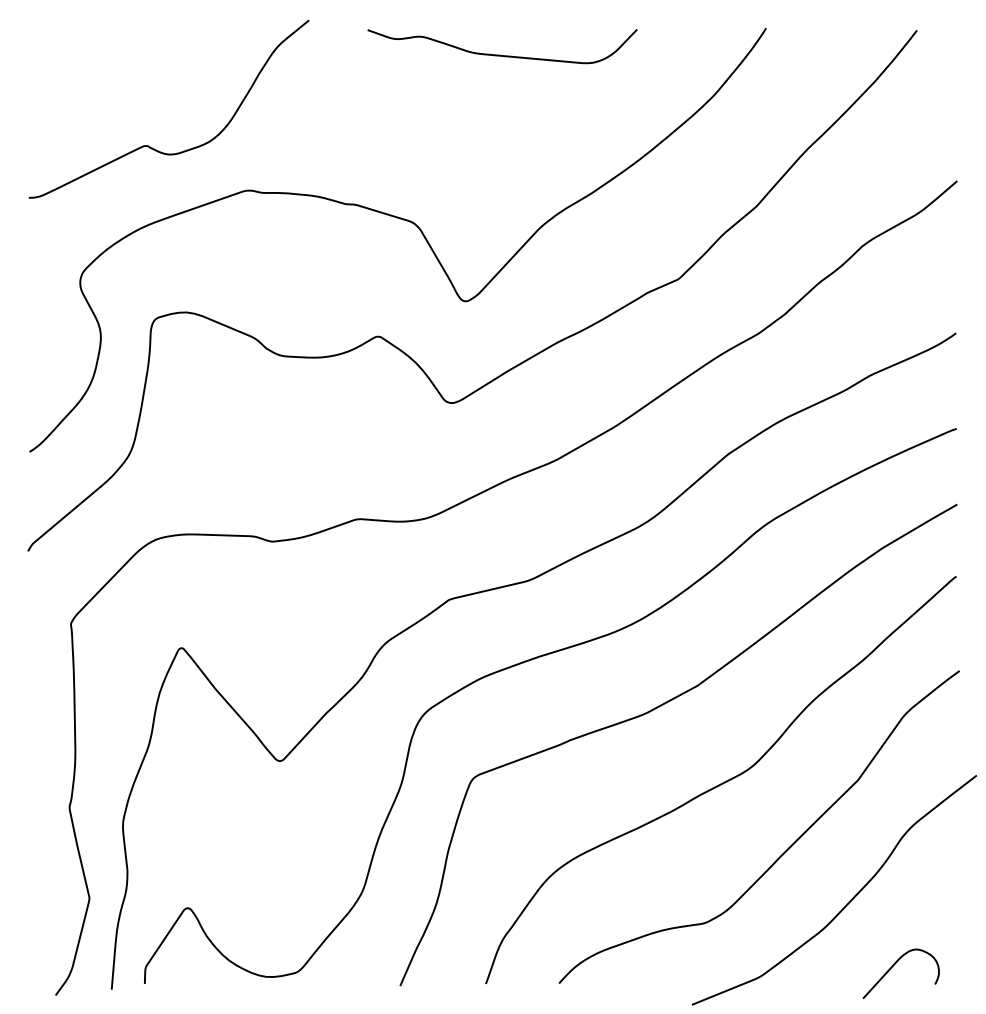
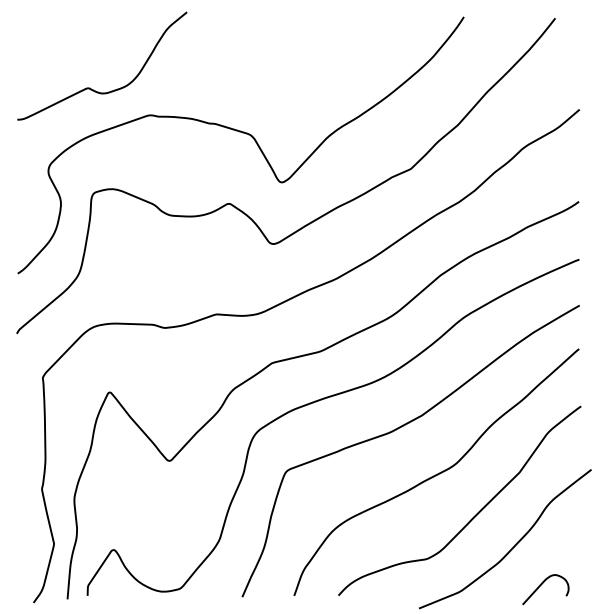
curve: (502, 53) -> (304, 32), removed

